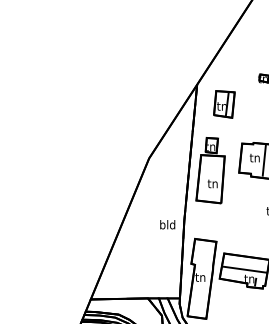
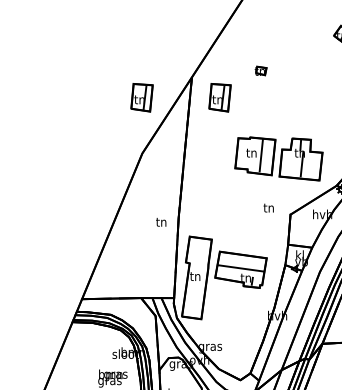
part: (148, 104) -> (141, 97), added
part: (210, 170) -> (205, 165), removed
text: (167, 224) -> (161, 221), bld -> tn

